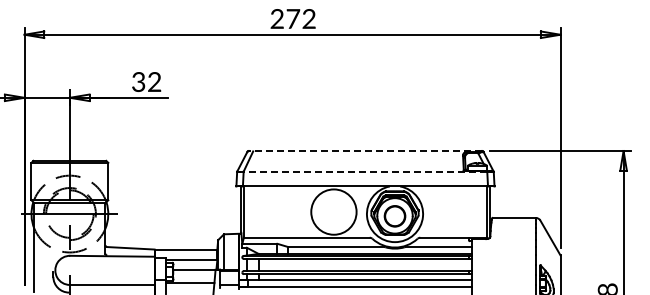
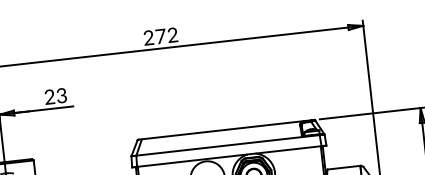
text: (146, 84) -> (55, 98), 32 -> 23
line: (364, 151) -> (225, 130), dashed -> solid
line: (365, 171) -> (228, 145), dashed -> solid

